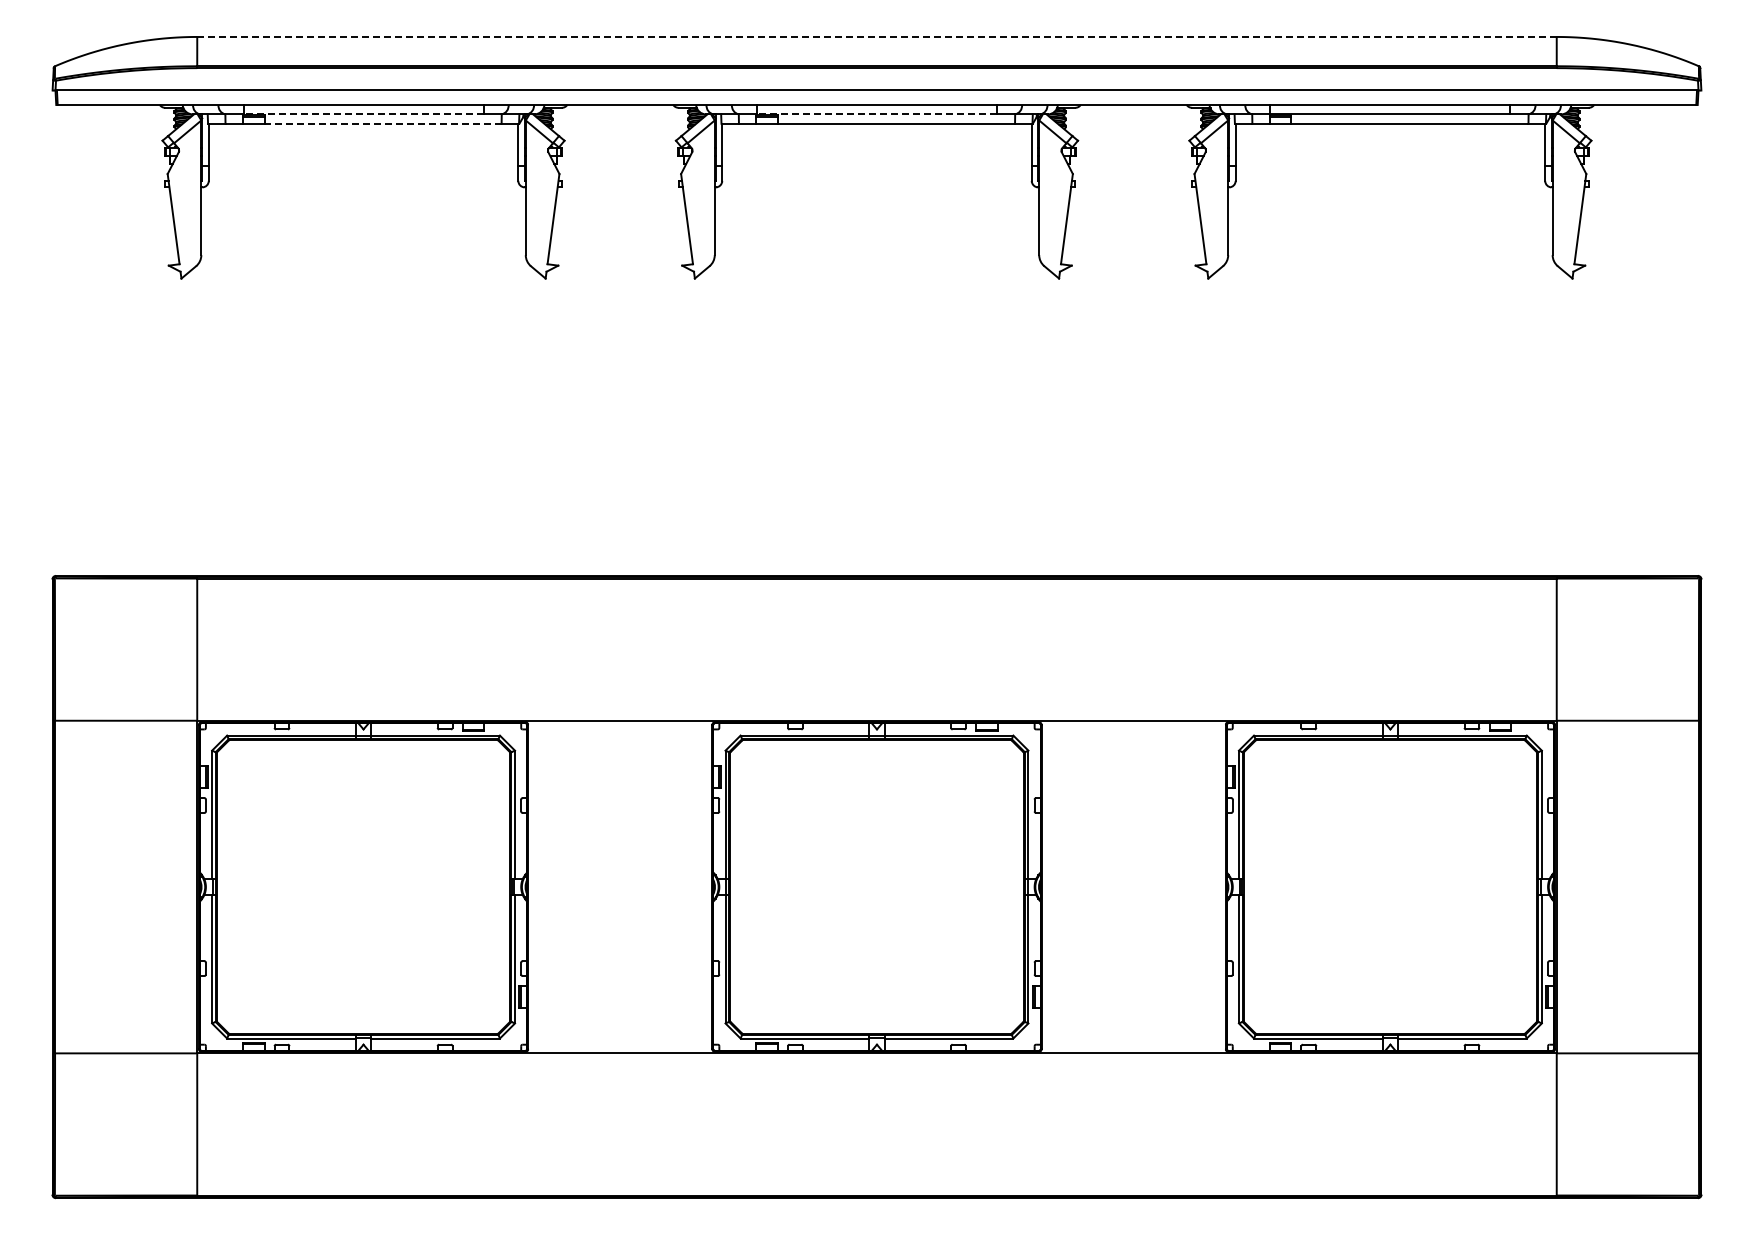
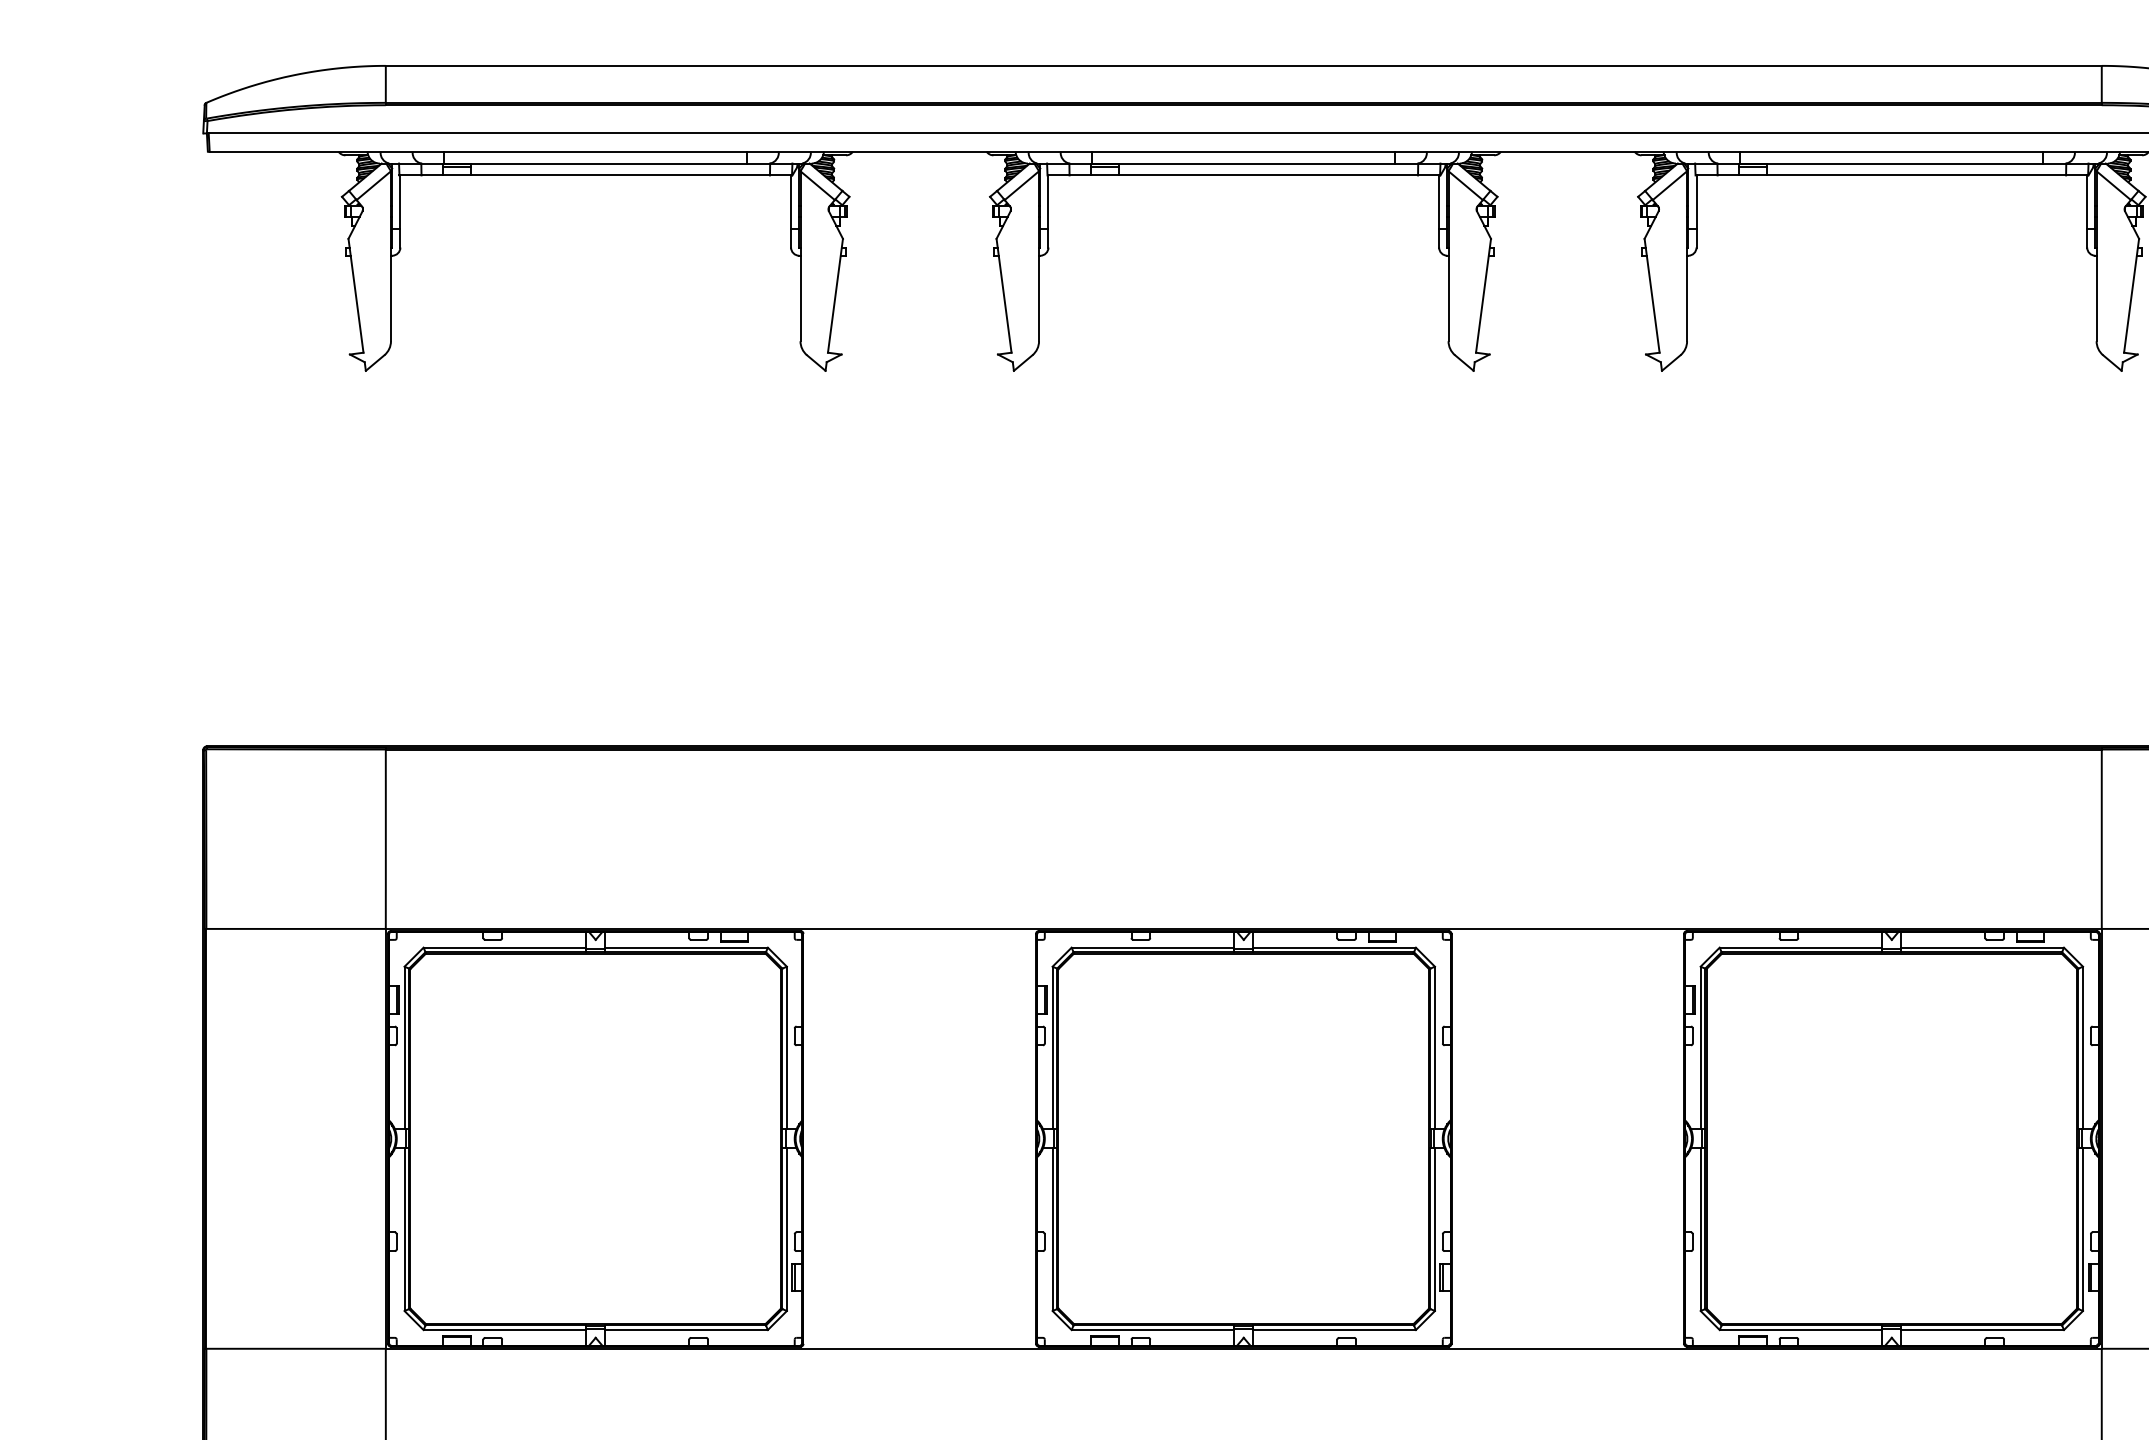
line: (877, 36) -> (1244, 65), dashed -> solid
line: (363, 114) -> (595, 163), dashed -> solid
line: (876, 114) -> (1243, 163), dashed -> solid
line: (383, 123) -> (620, 175), dashed -> solid

